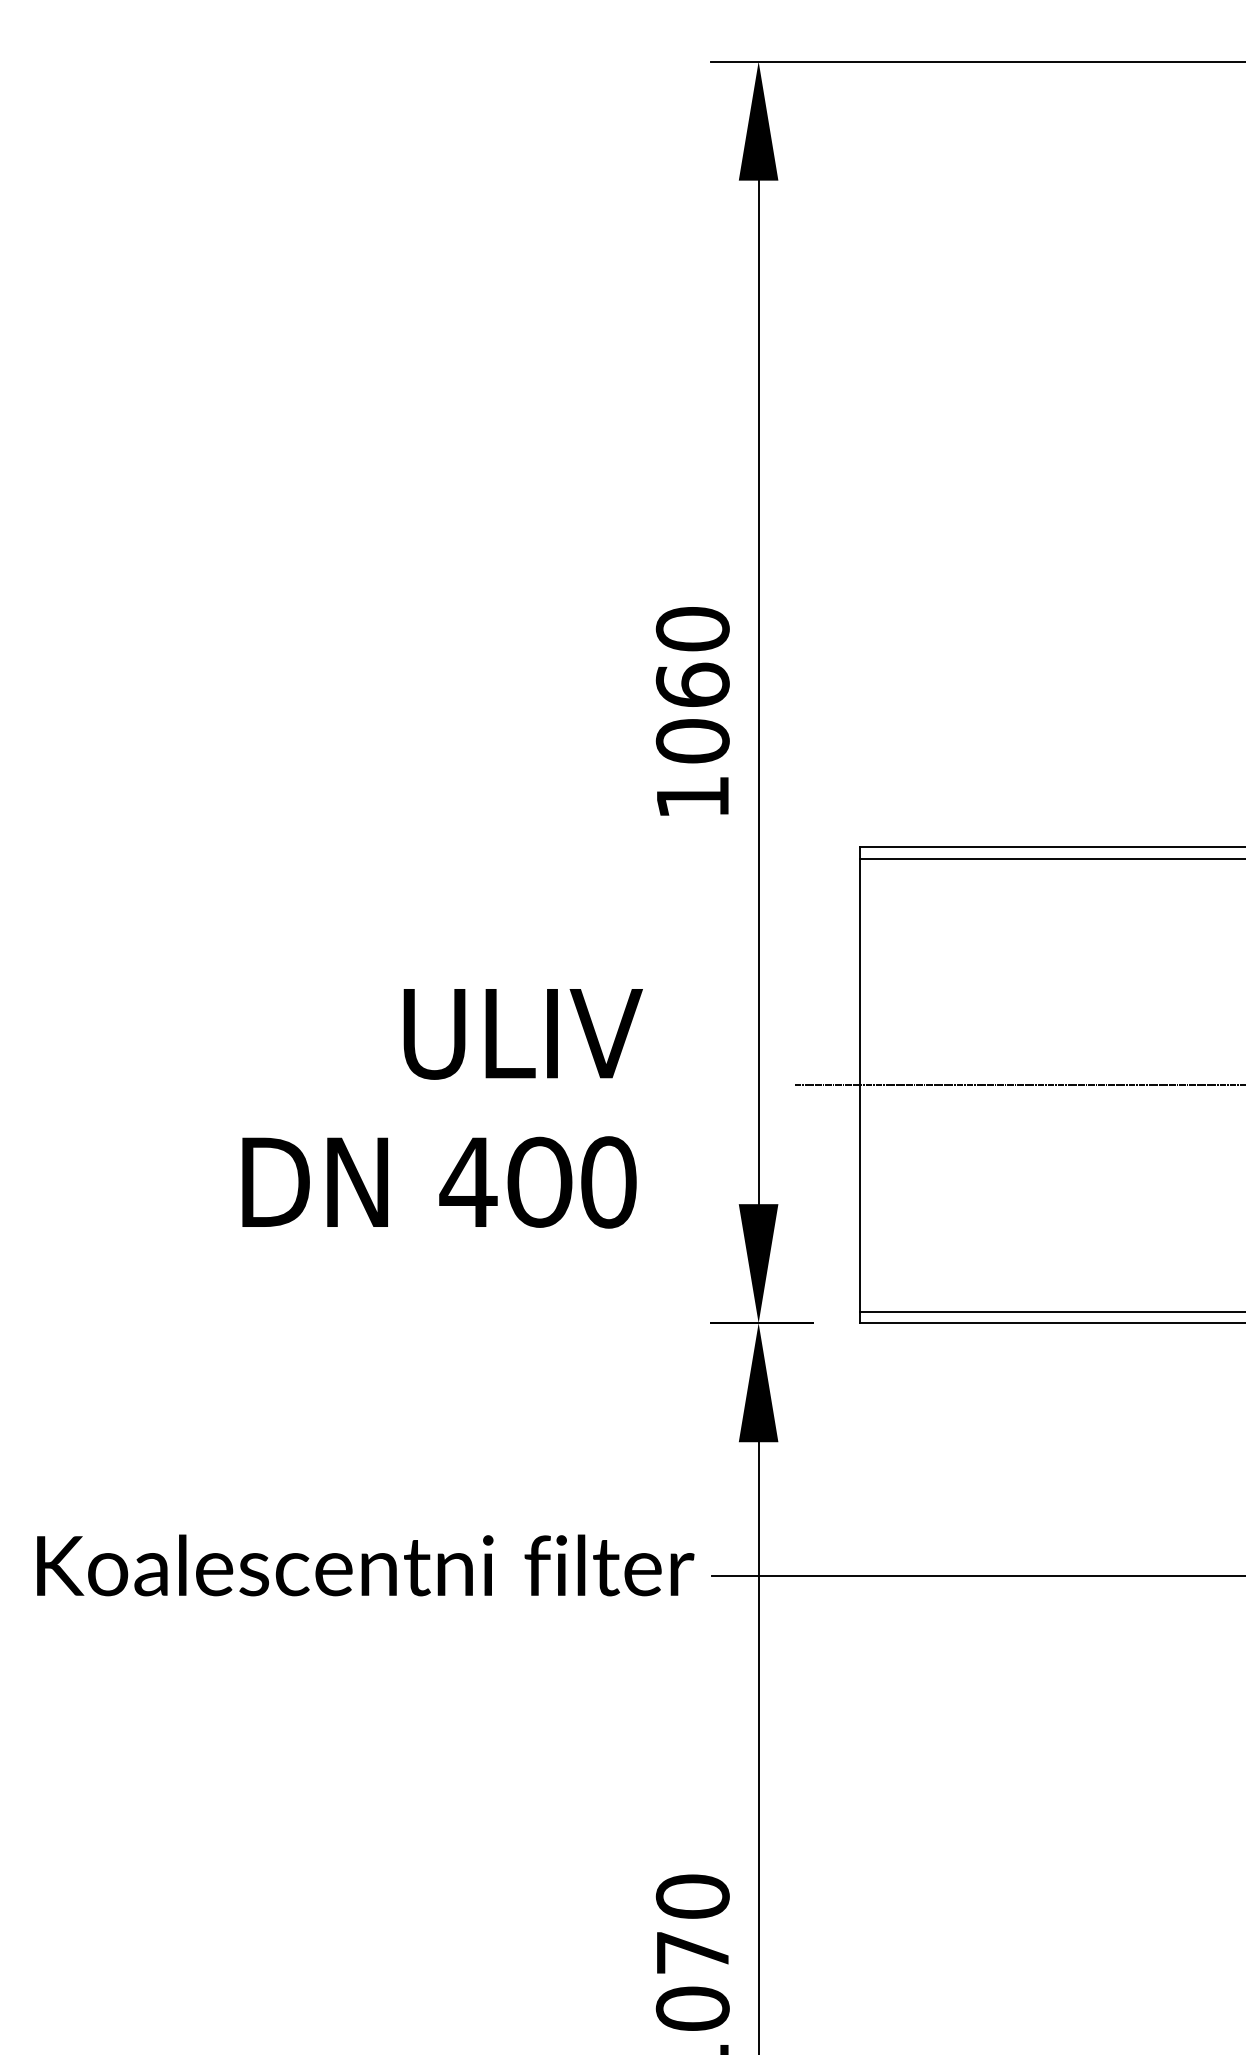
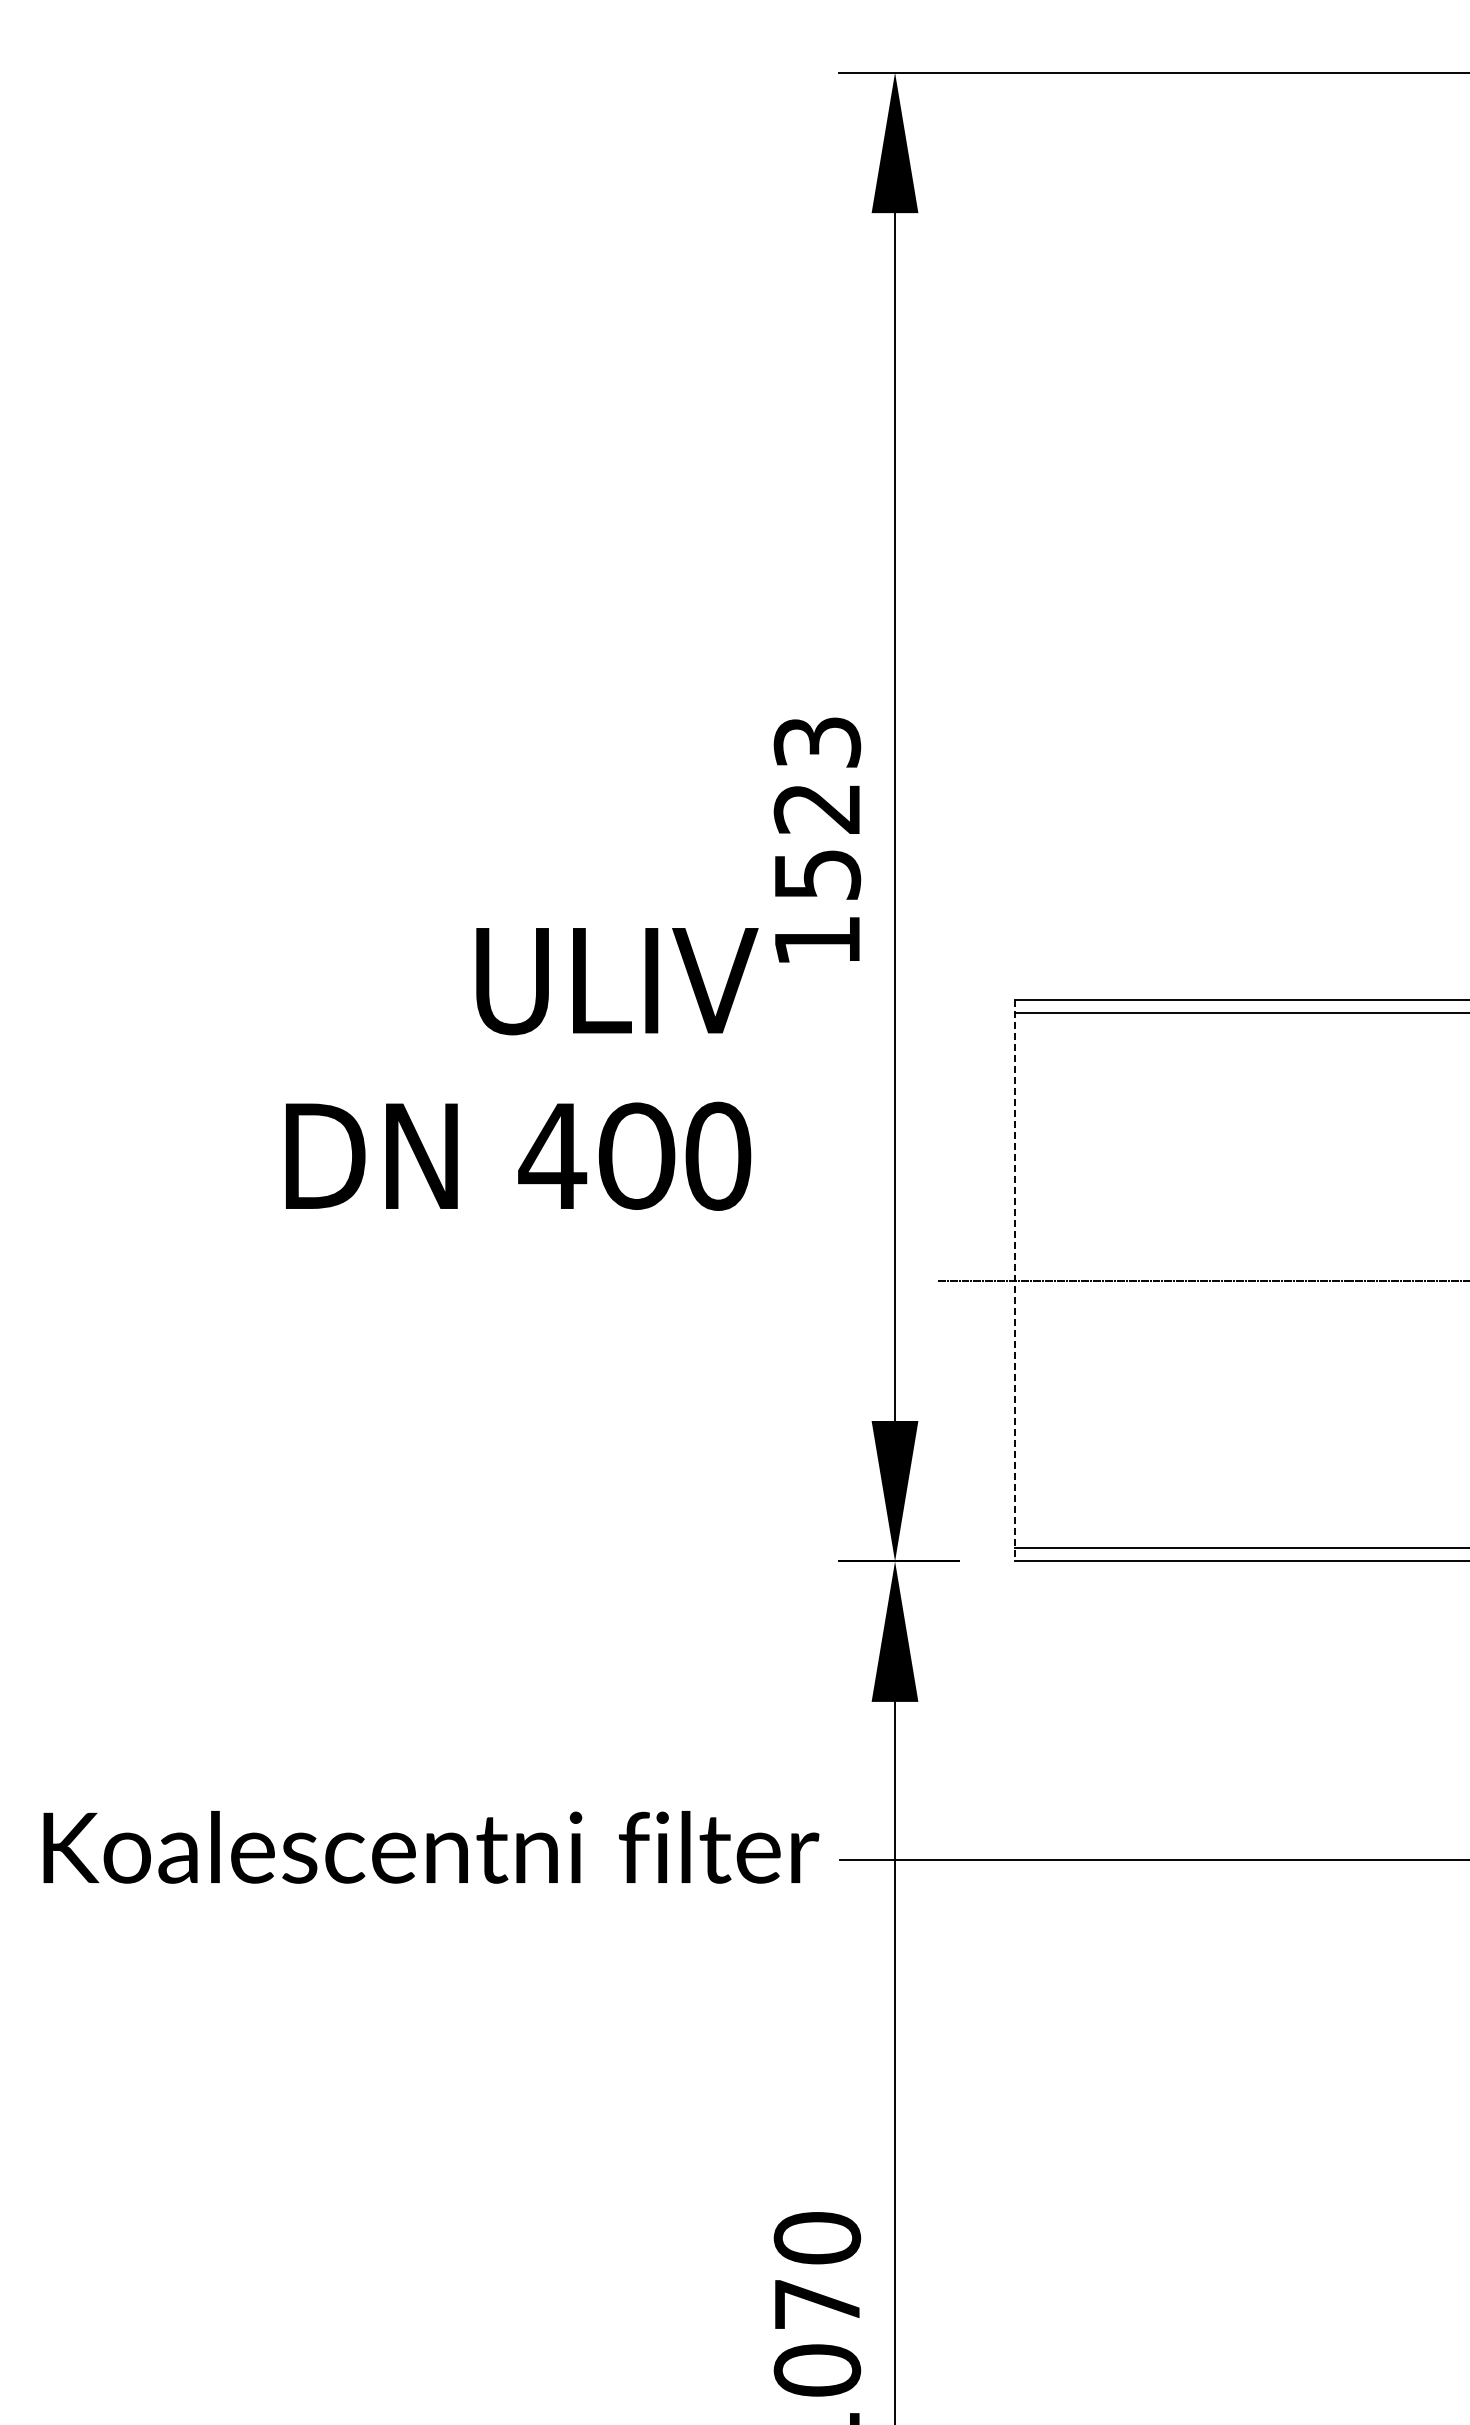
text: (692, 685) -> (817, 808), 1060 -> 1523
line: (859, 1085) -> (1014, 1280), solid -> dashed
text: (442, 1108) -> (522, 1069), moved

